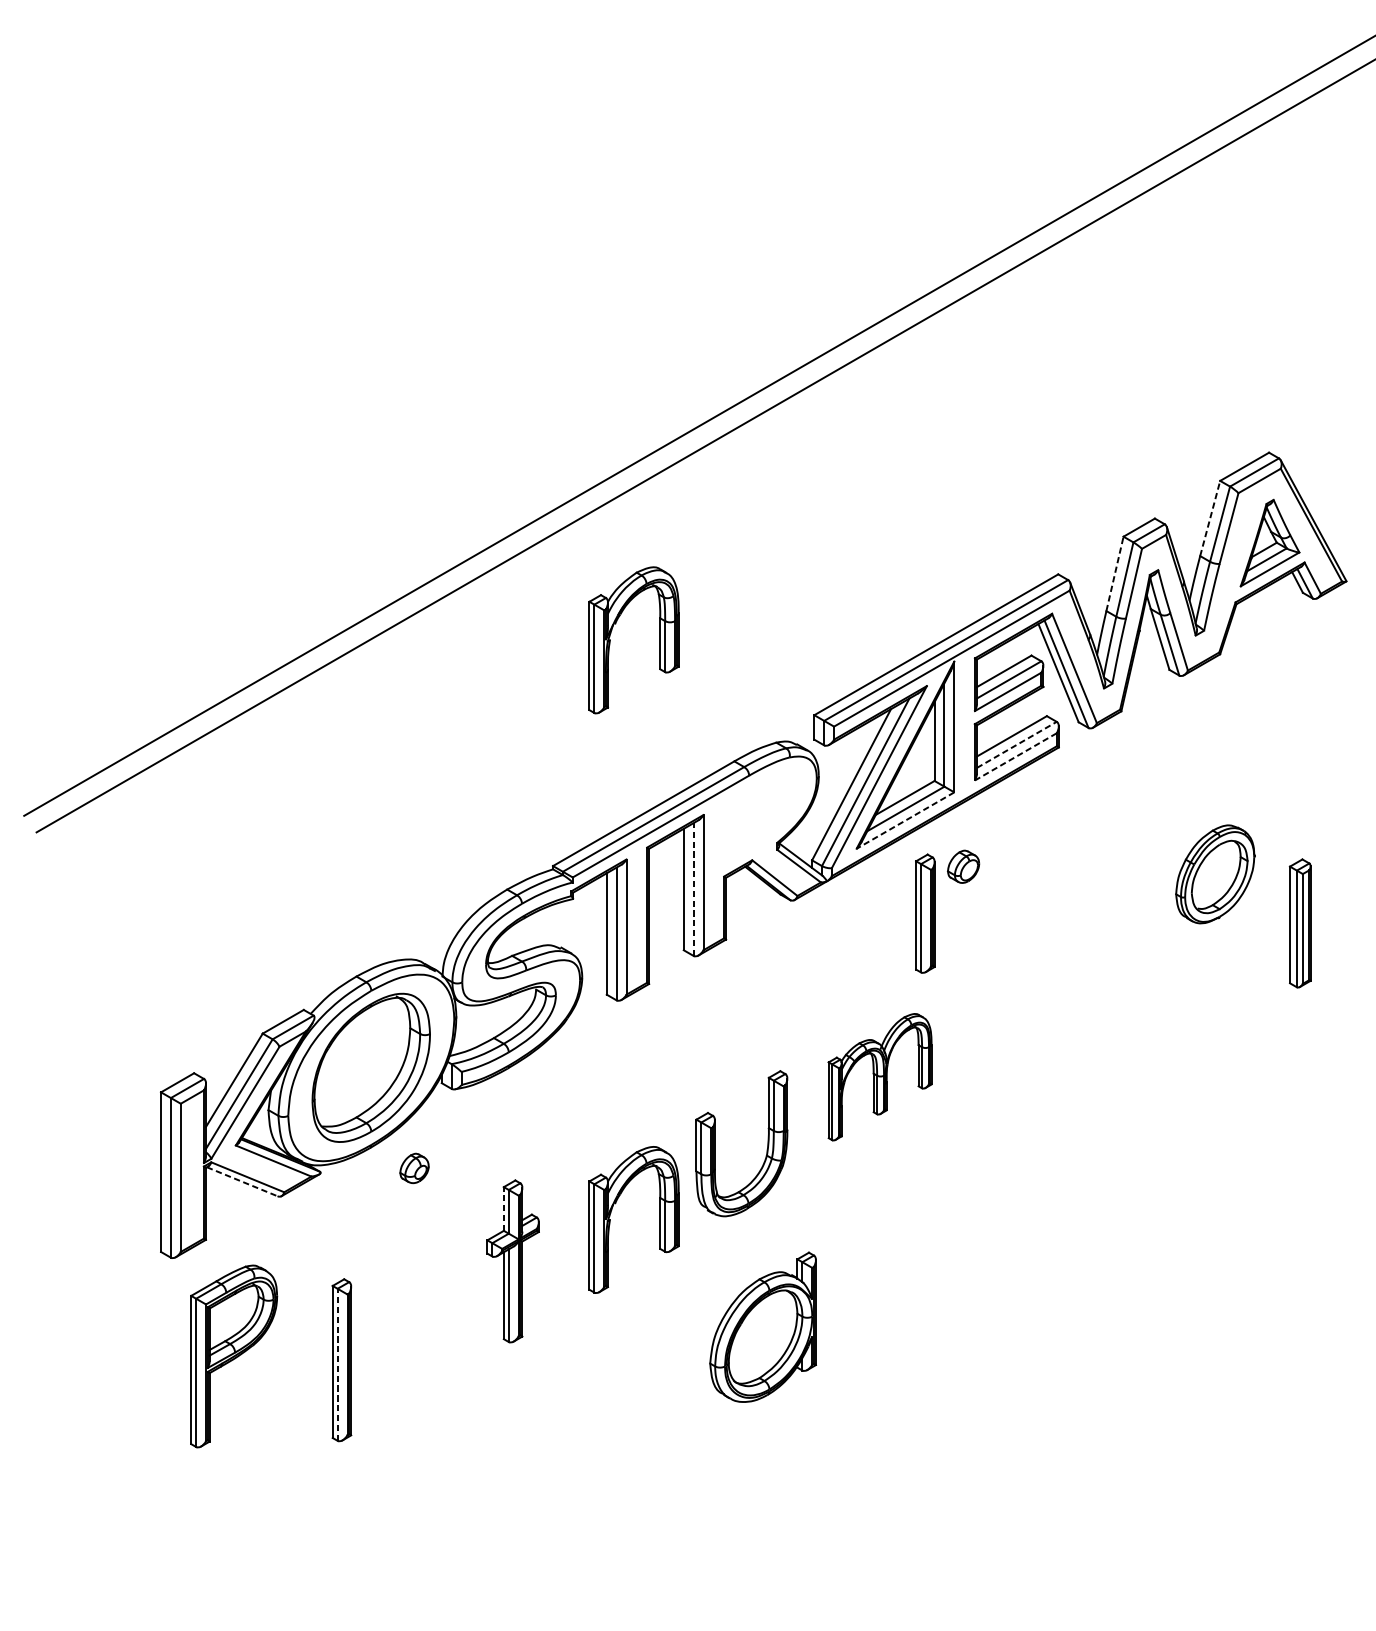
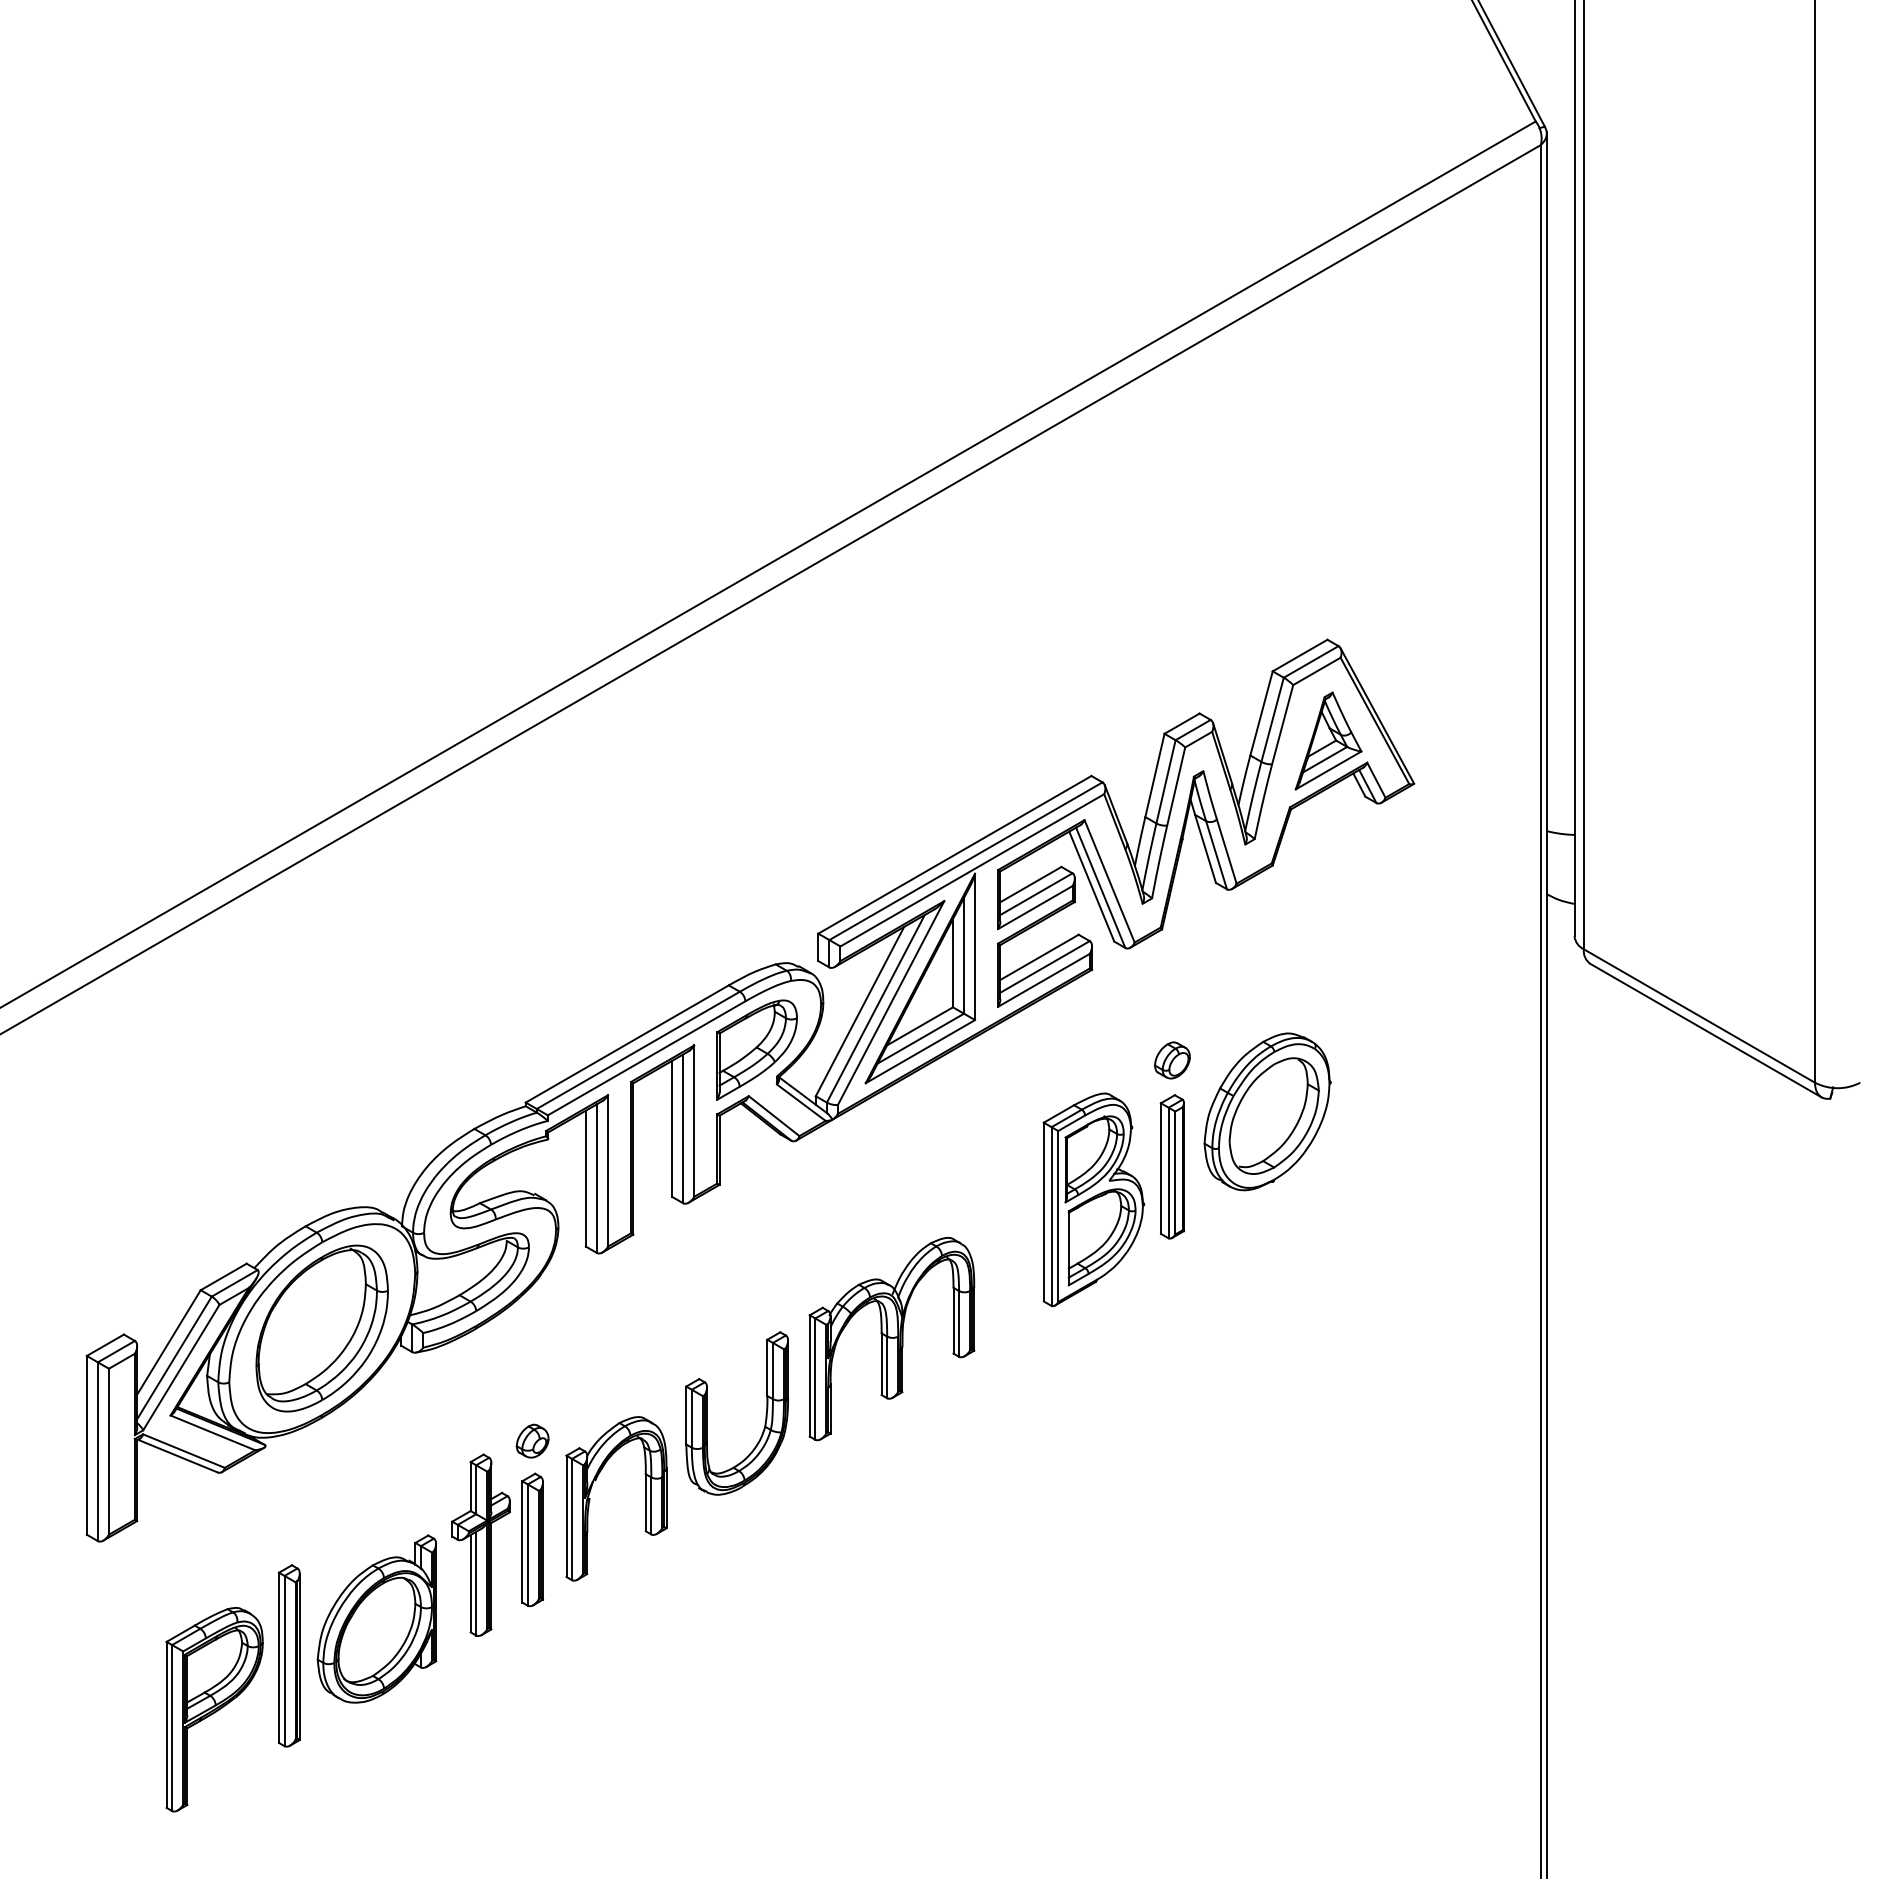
line: (1210, 518) -> (1261, 713), dashed -> solid
line: (1114, 573) -> (1154, 775), dashed -> solid
part: (610, 640) -> (590, 849), removed
line: (1017, 744) -> (1045, 966), dashed -> solid
line: (1015, 757) -> (1043, 980), dashed -> solid
part: (759, 818) -> (756, 1049), added
line: (904, 820) -> (919, 1051), dashed -> solid
part: (963, 866) -> (1172, 1060), moved
part: (1215, 874) -> (1267, 1111), size x1.43
line: (693, 889) -> (683, 1128), dashed -> solid
part: (925, 913) -> (532, 1539), moved
part: (1299, 923) -> (1171, 1166), moved
part: (1060, 952) -> (1093, 1199), added
part: (879, 1076) -> (891, 1338), size x1.43
part: (414, 1167) -> (532, 1440), moved
line: (242, 1182) -> (178, 1456), dashed -> solid
line: (503, 1208) -> (470, 1486), dashed -> solid
part: (762, 1326) -> (376, 1618), moved
part: (233, 1356) -> (214, 1709), moved
line: (337, 1364) -> (284, 1660), dashed -> solid

